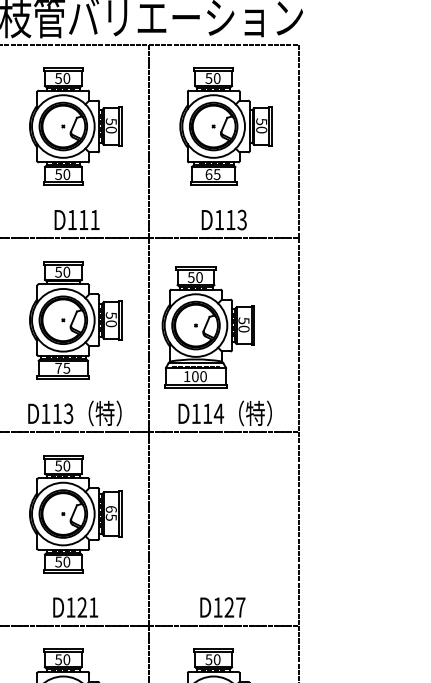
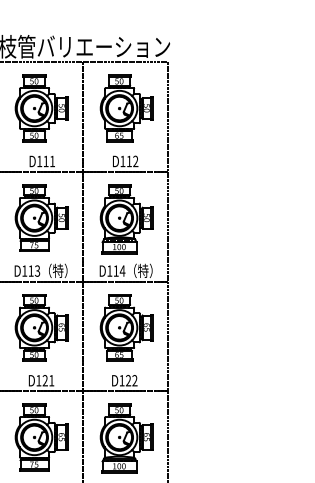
text: (241, 220) -> (135, 161), D113 -> D112
part: (208, 327) -> (126, 219), moved
part: (225, 513) -> (126, 327), added
text: (239, 607) -> (134, 380), D127 -> D122

